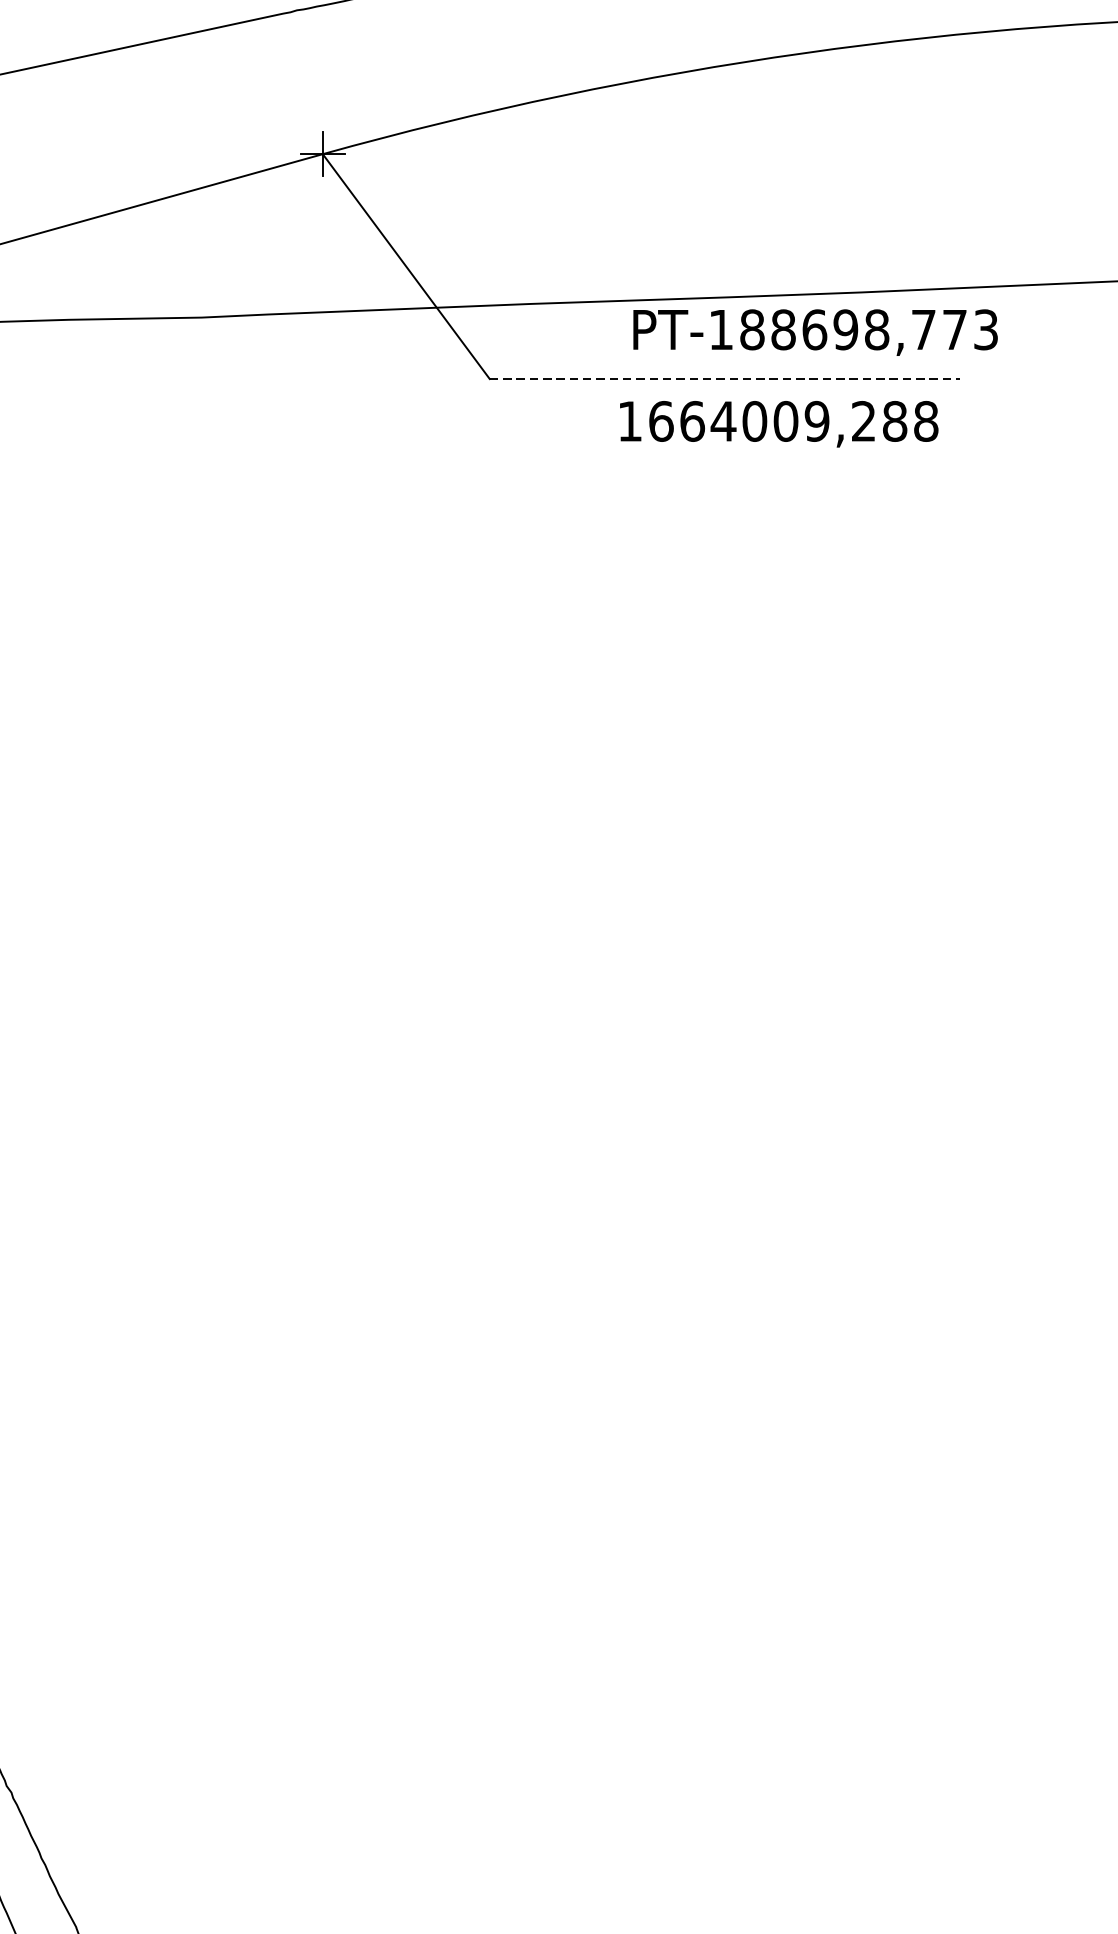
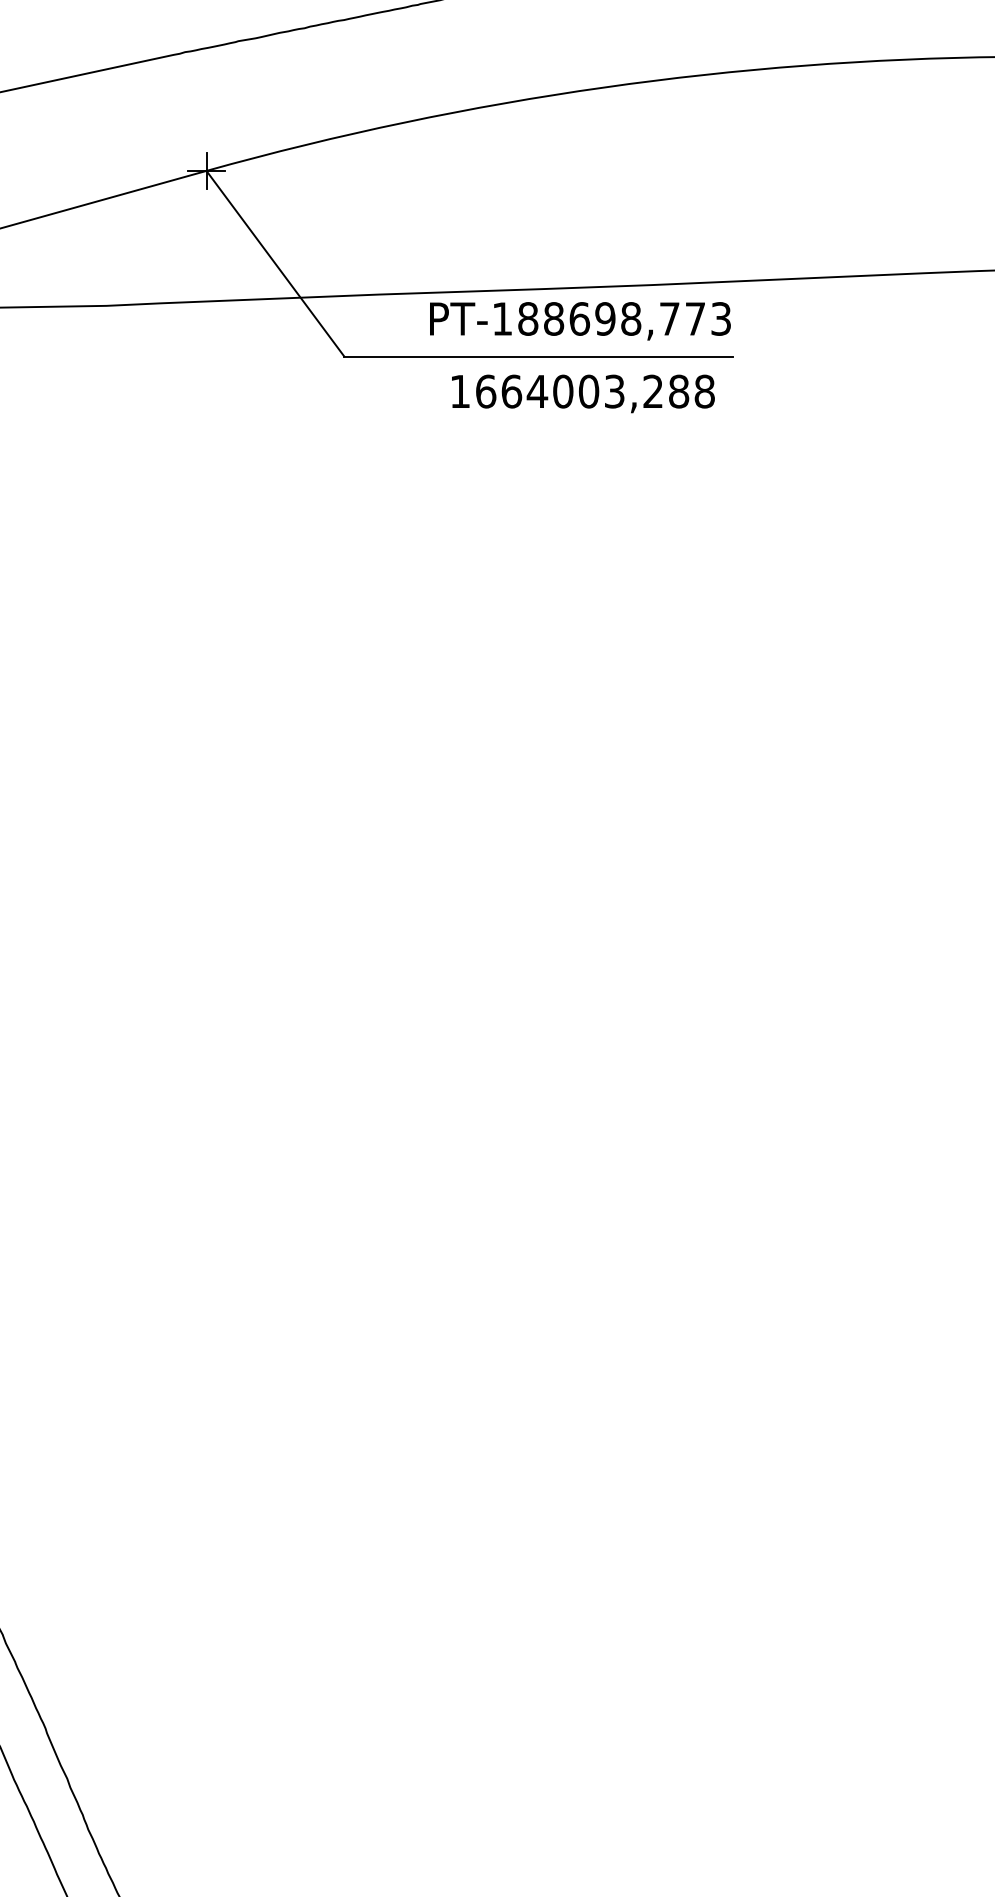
text: (815, 332) -> (580, 321), moved
line: (726, 378) -> (539, 356), dashed -> solid
text: (816, 421) -> (614, 391), 1664009,288 -> 1664003,288

